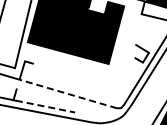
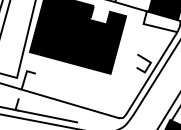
line: (68, 93) -> (70, 103), dashed -> solid
line: (45, 106) -> (47, 116), dashed -> solid

